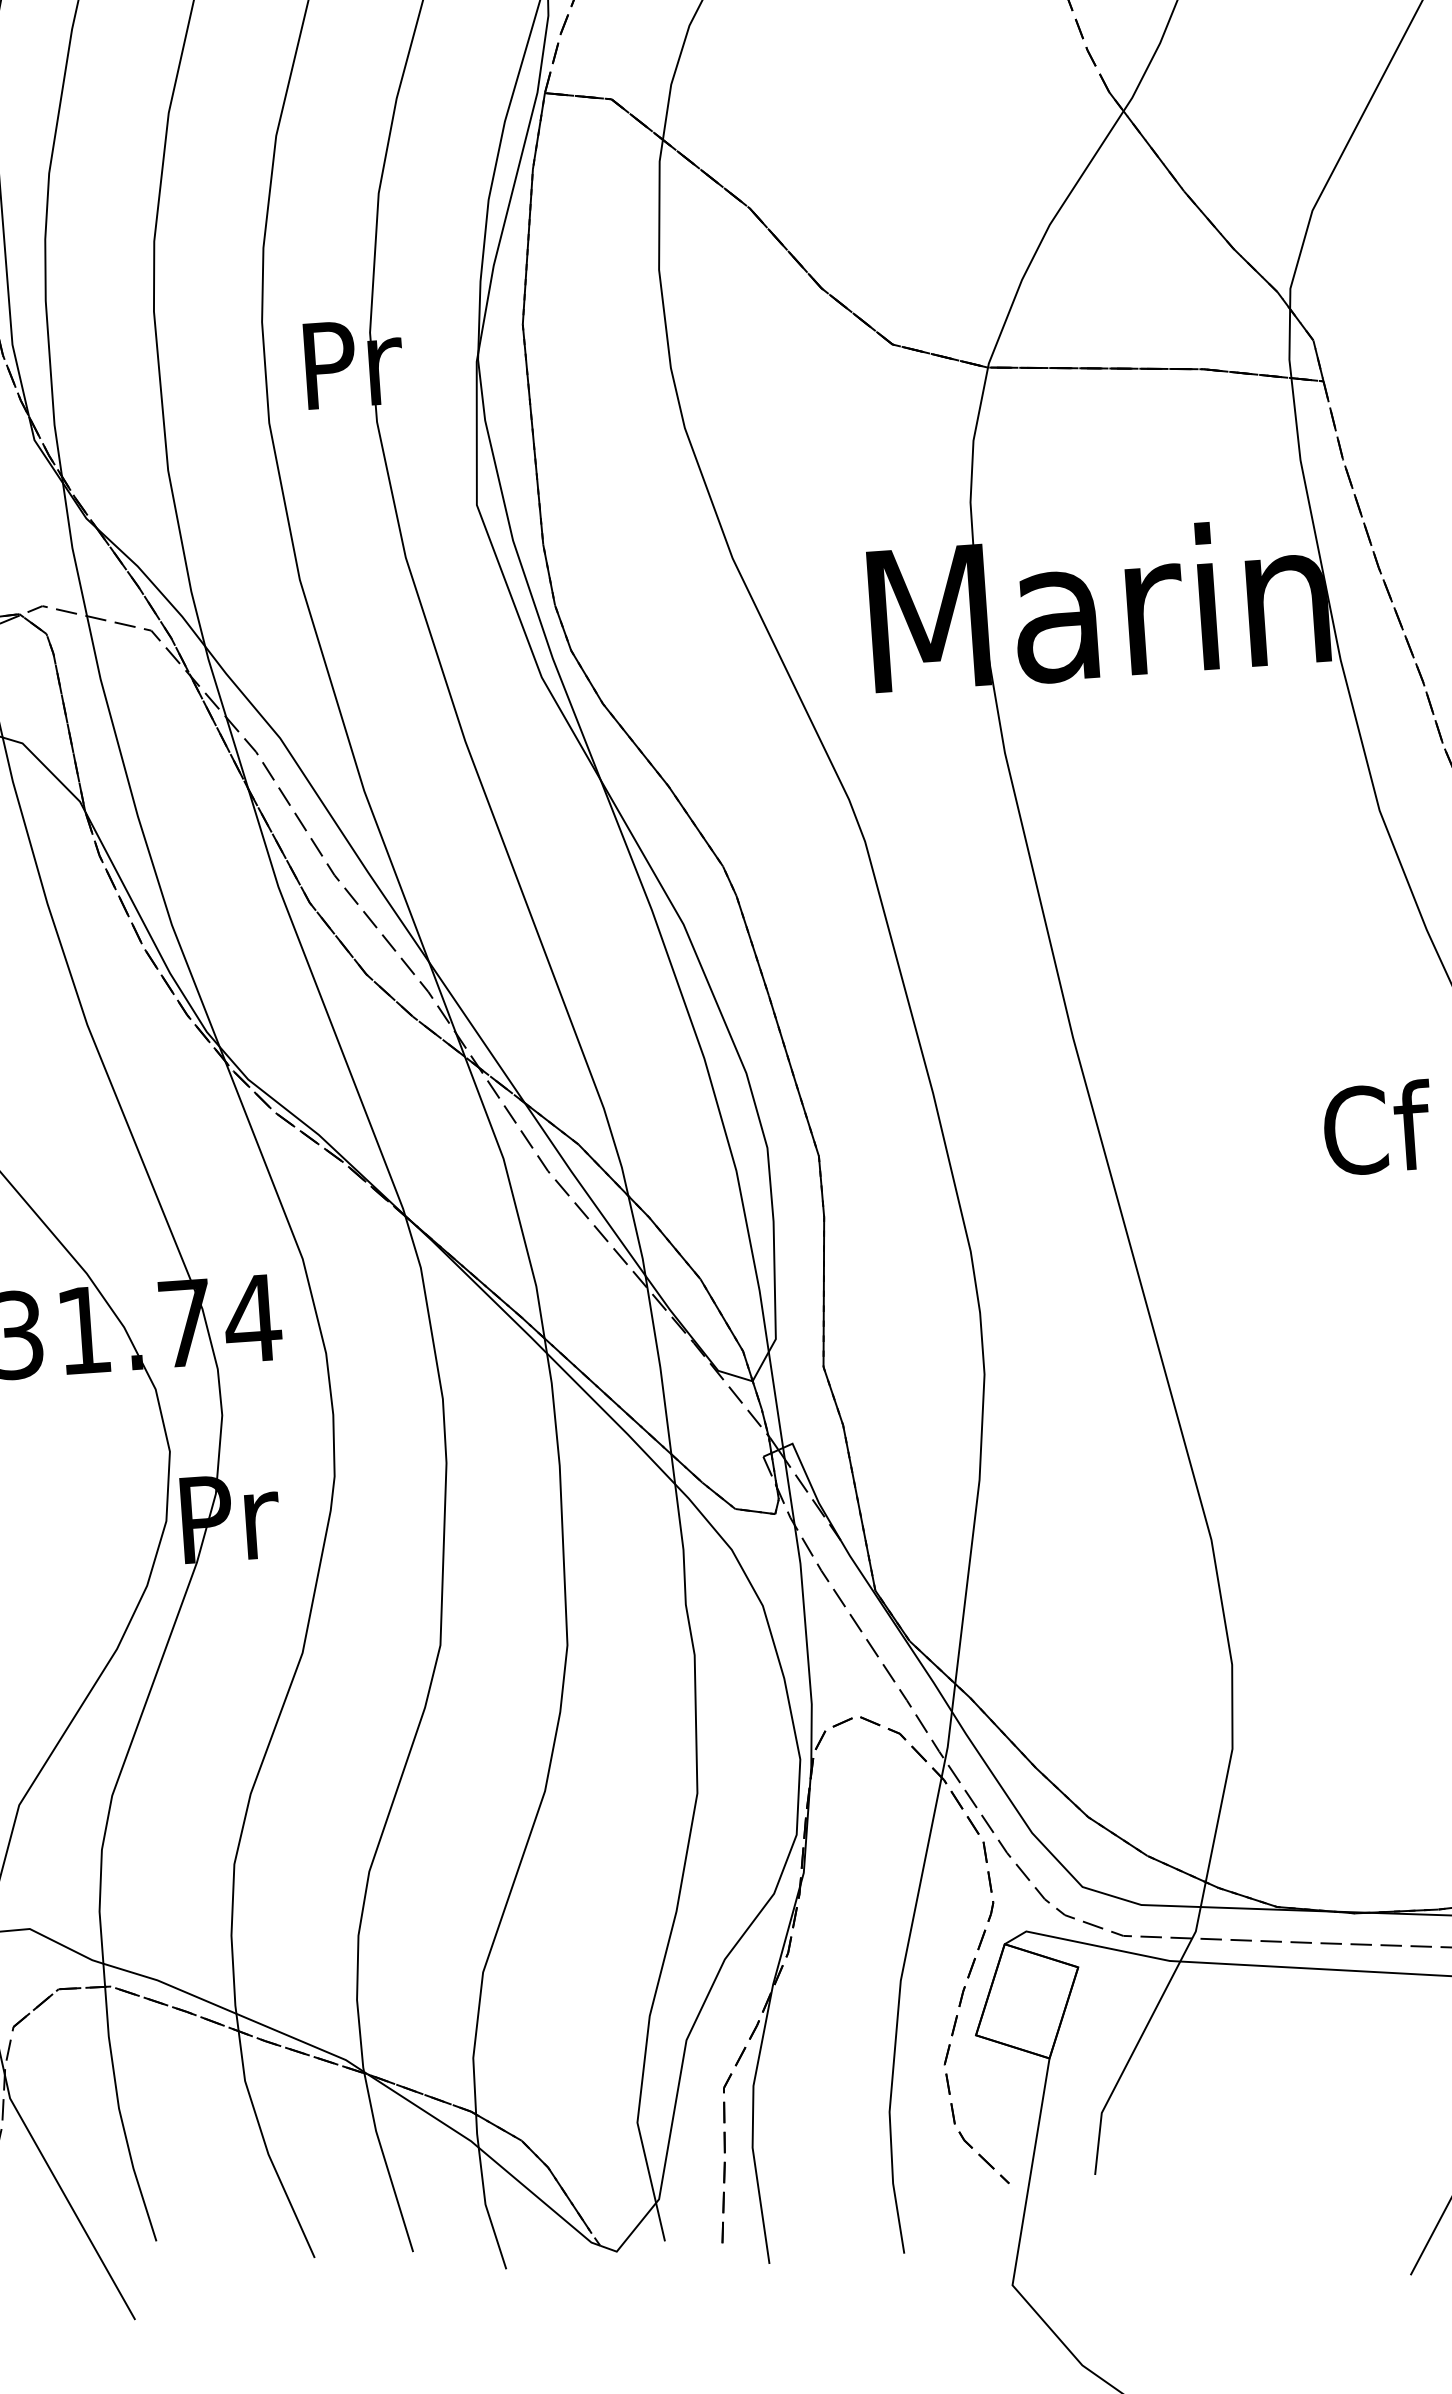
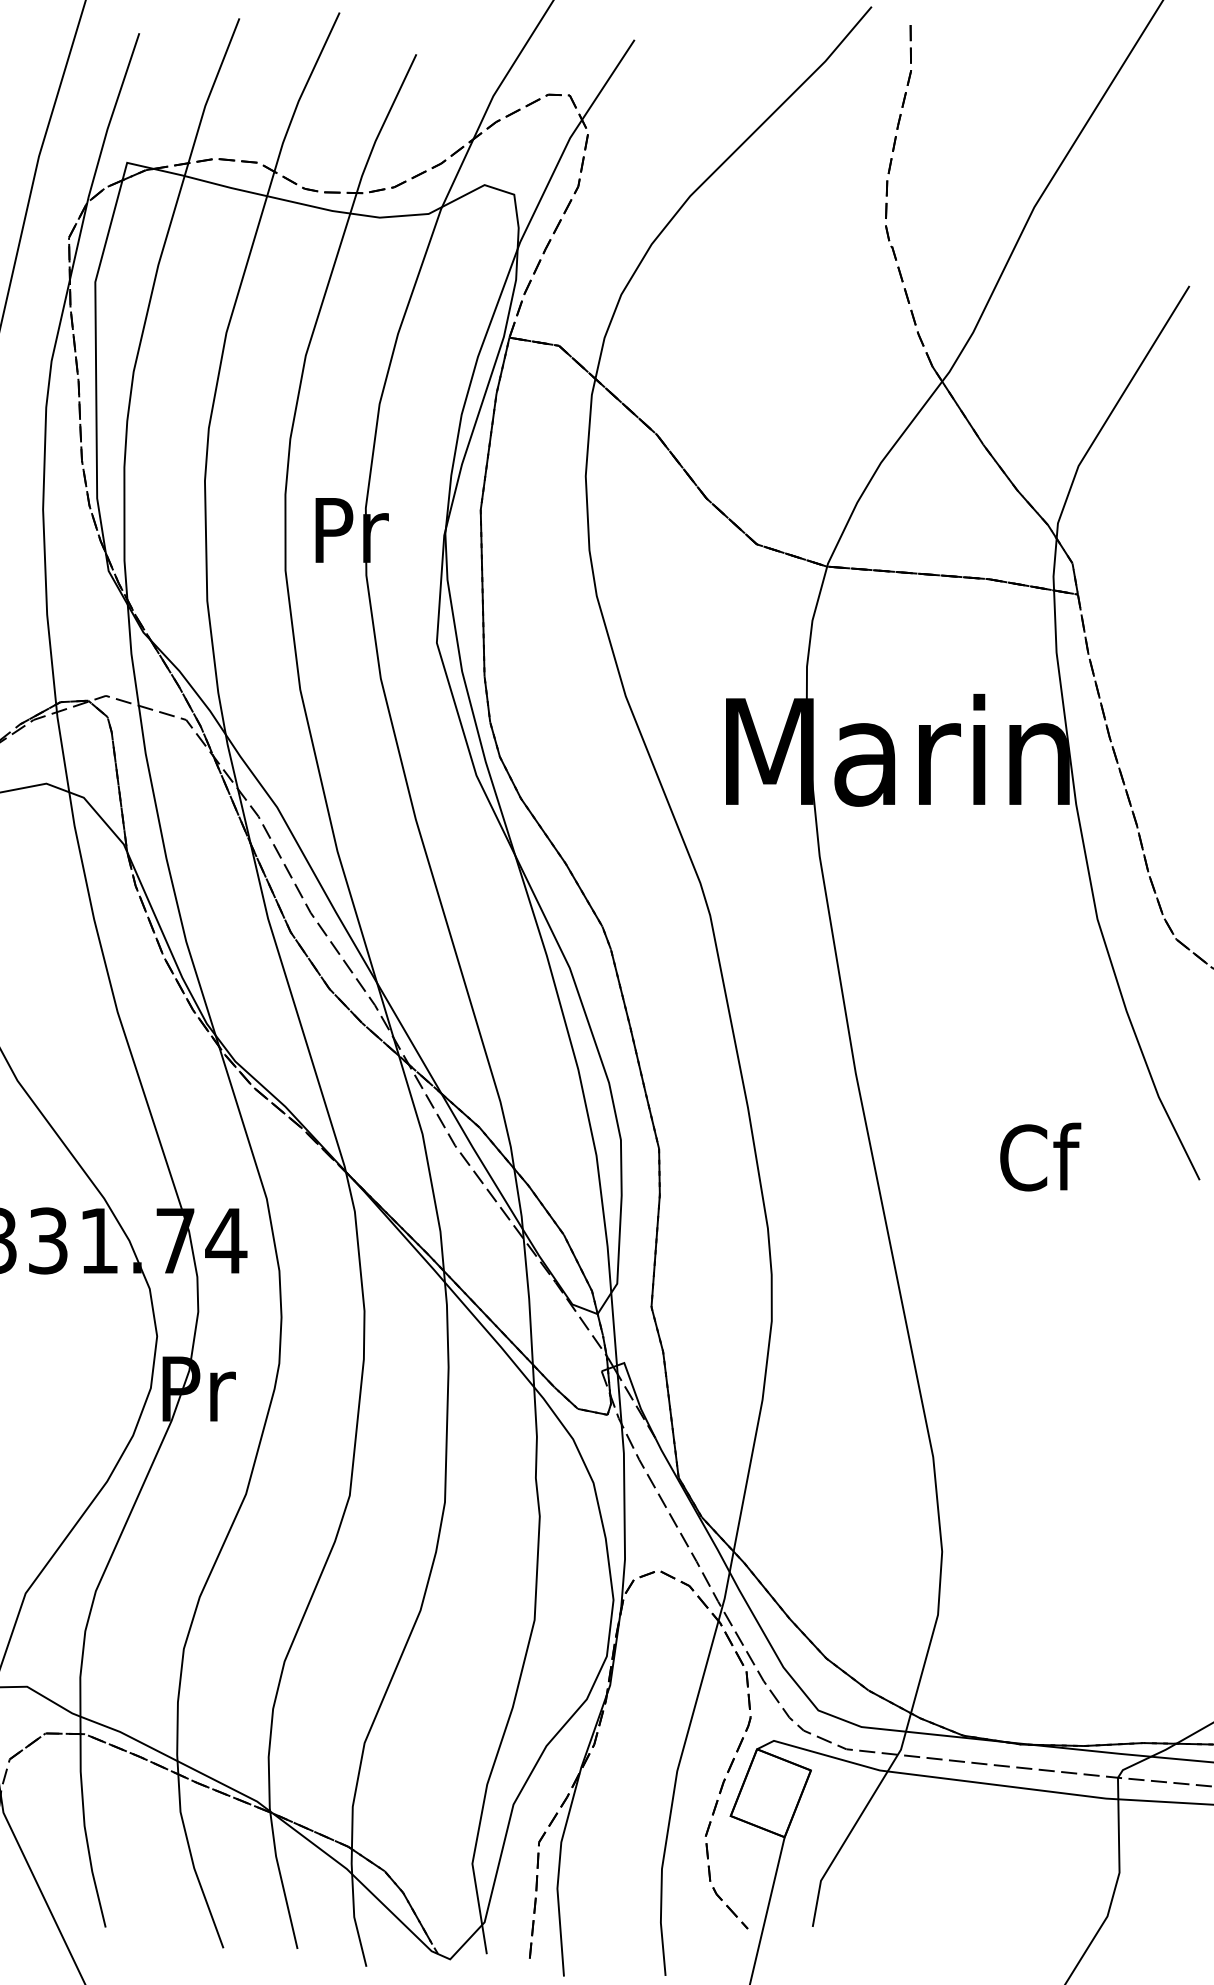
text: (1377, 1127) -> (1040, 1156), moved

